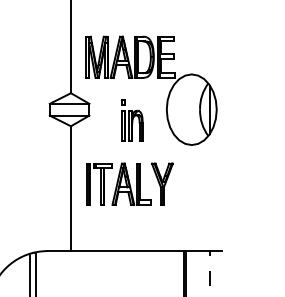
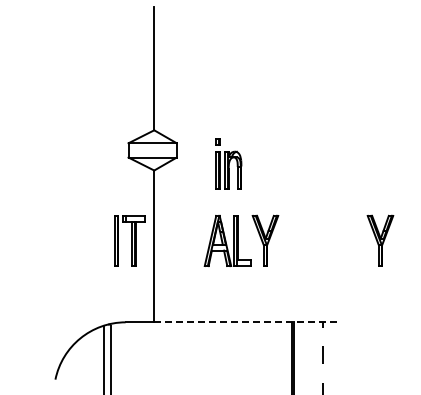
part: (145, 78) -> (245, 112), removed
part: (99, 183) -> (129, 240), moved
part: (257, 183) -> (380, 240), added
line: (146, 251) -> (246, 322), solid -> dashed

